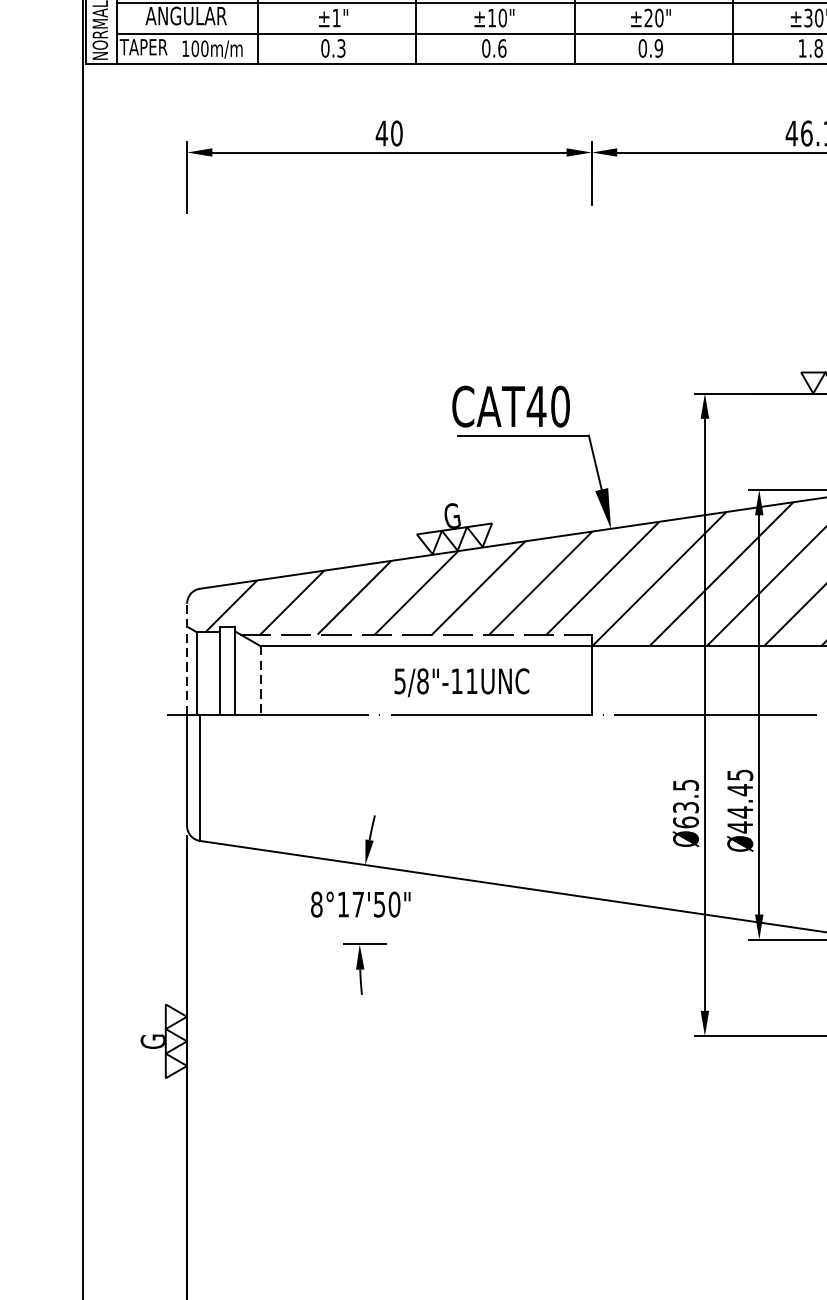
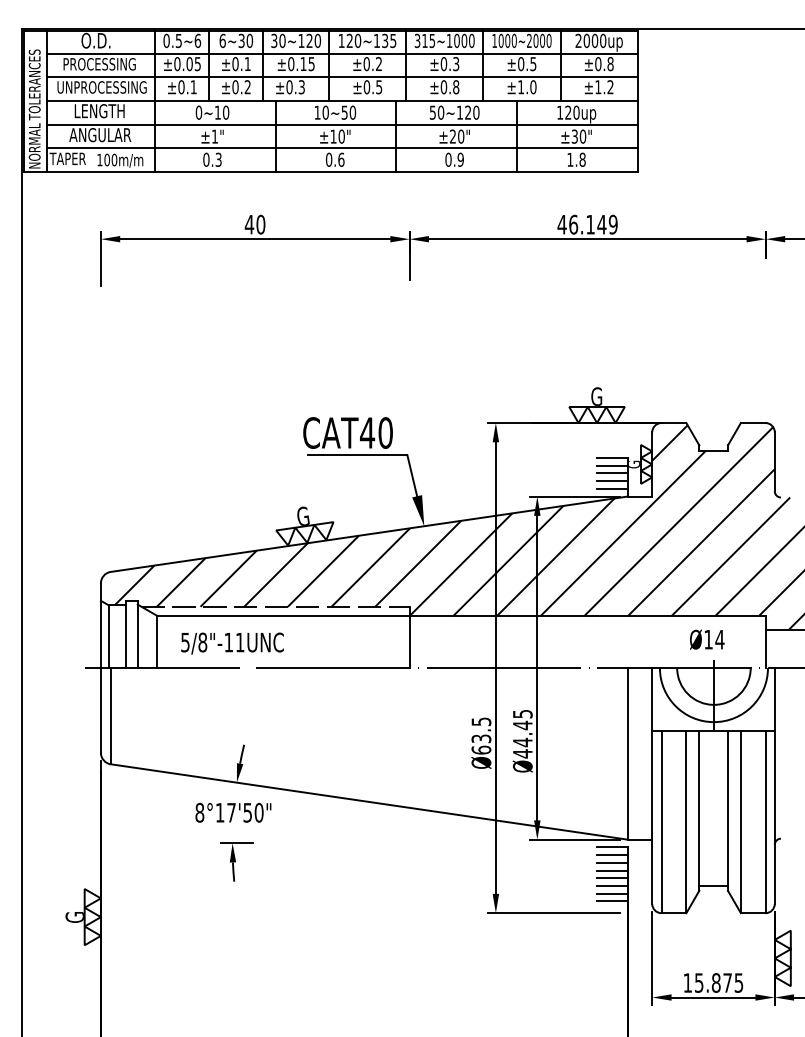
line: (186, 658) -> (100, 625), dashed -> solid
line: (261, 681) -> (157, 642), dashed -> solid
text: (461, 682) -> (232, 643), moved

